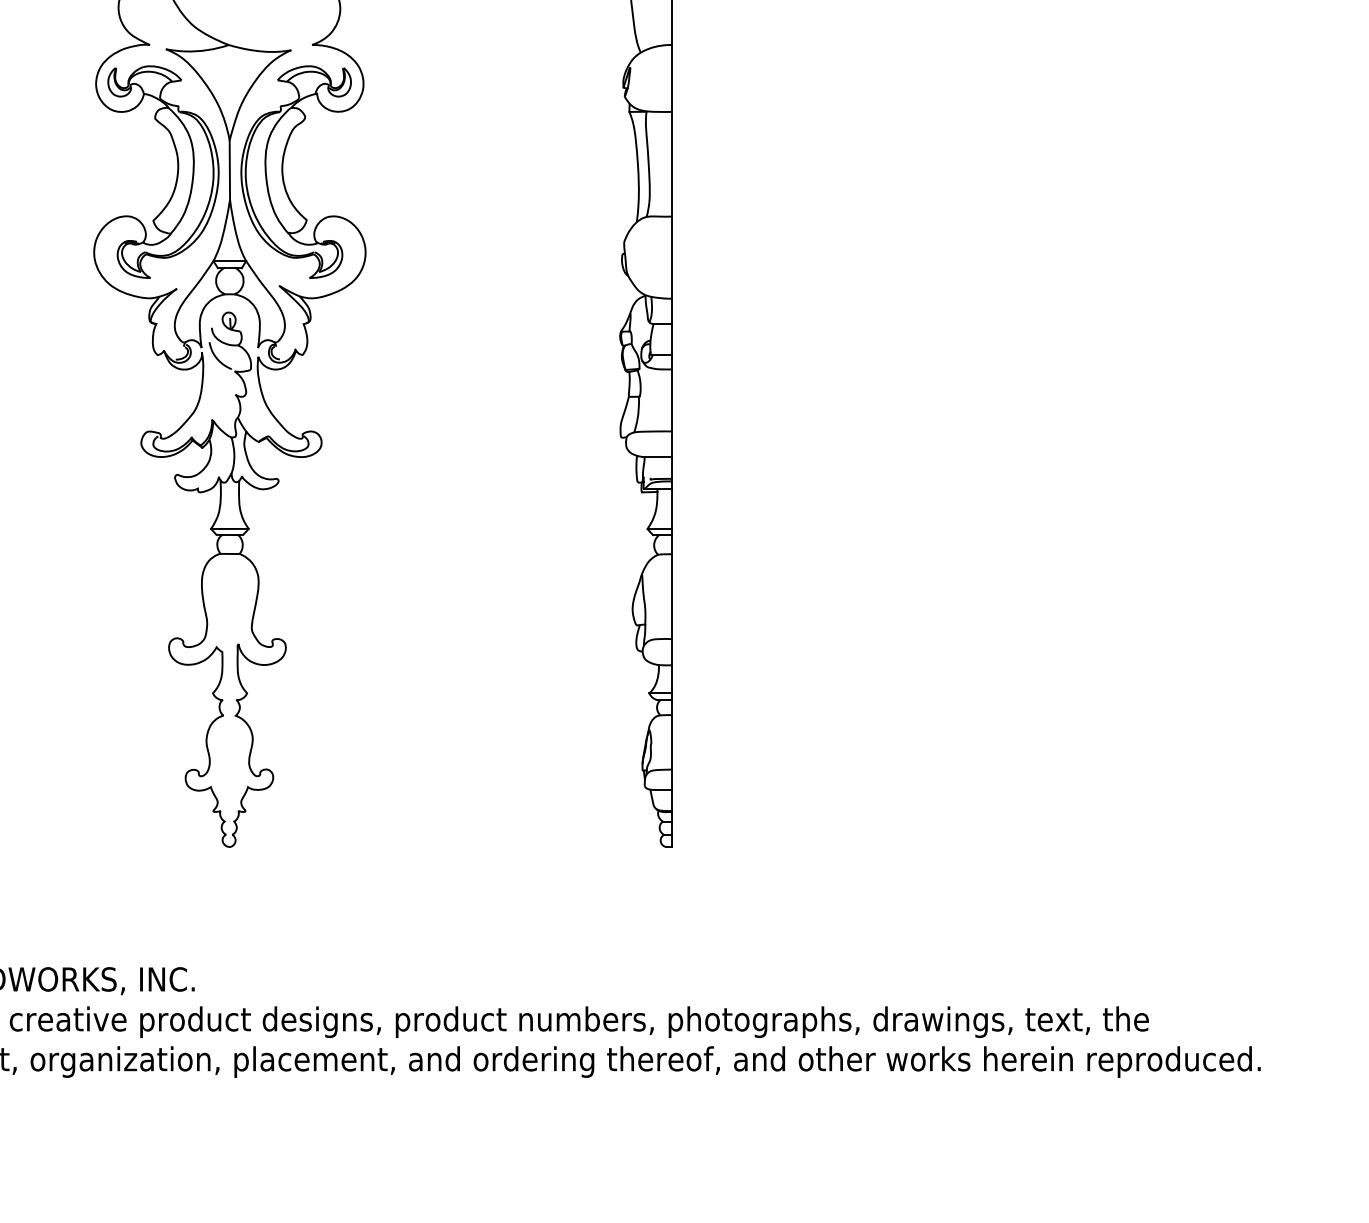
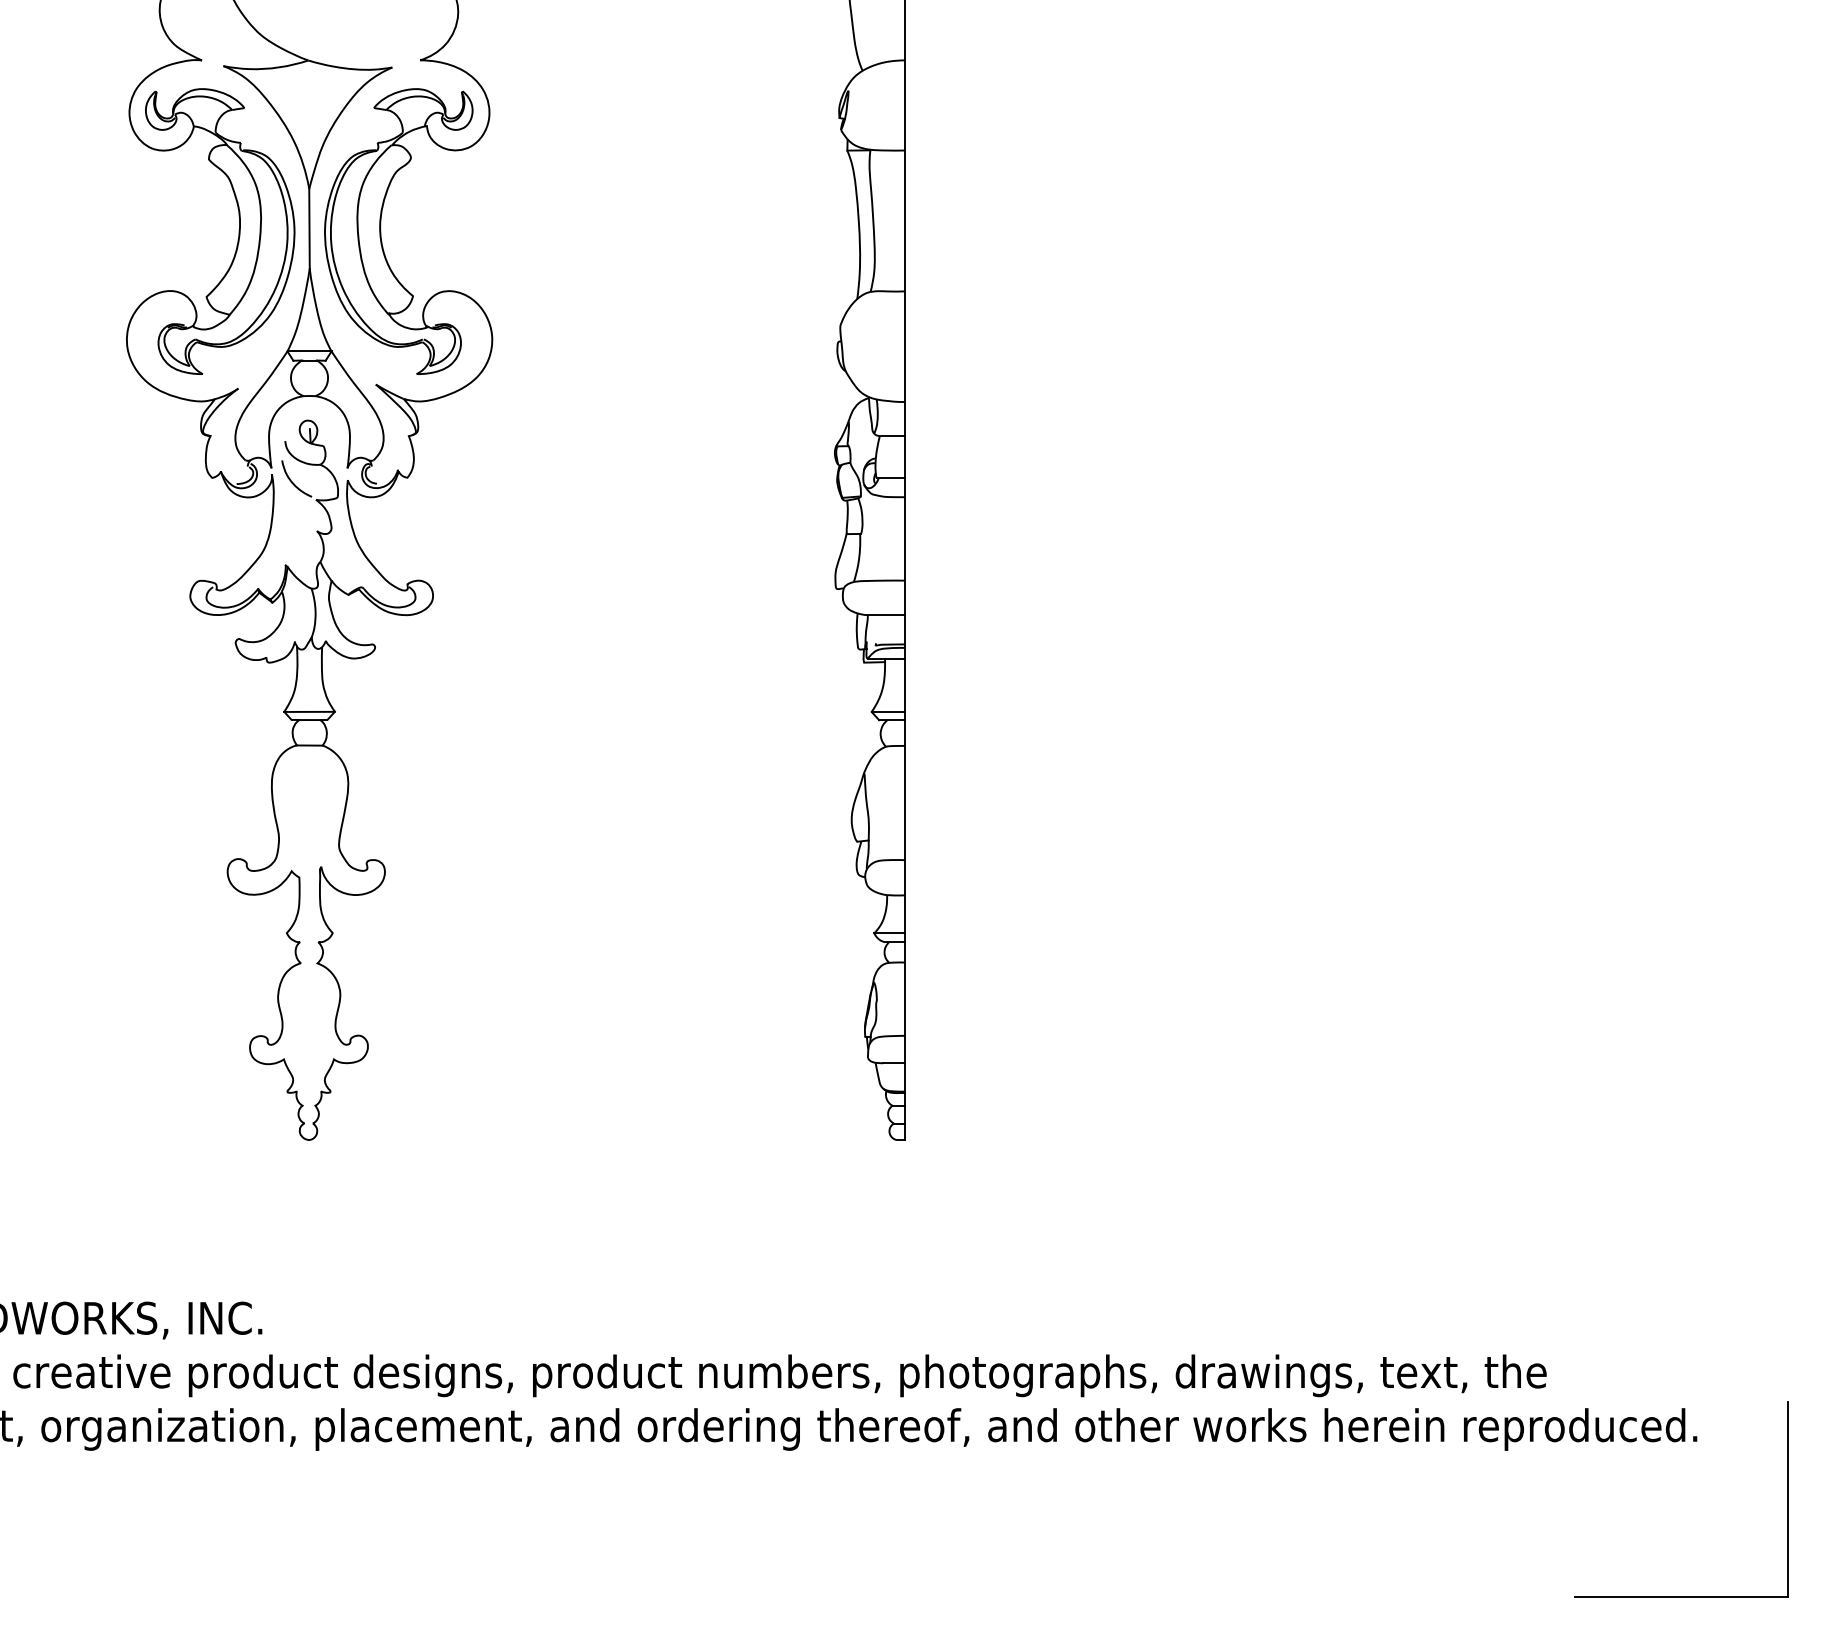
part: (1249, 1186) -> (1681, 1596), added

